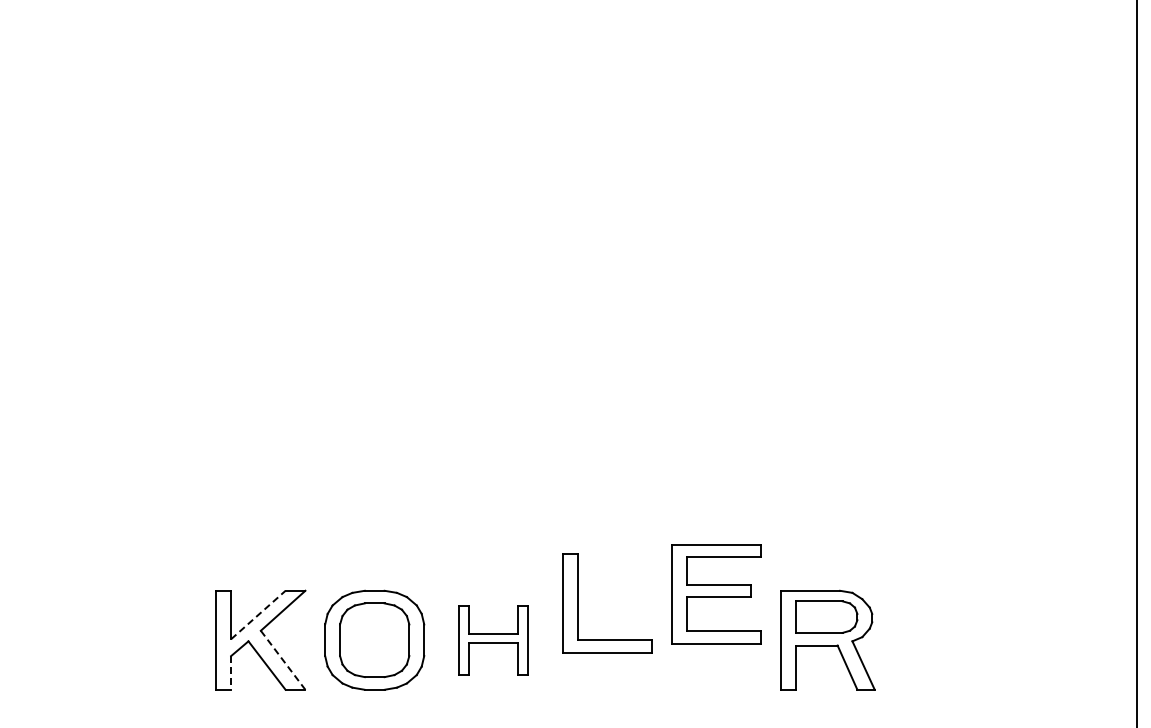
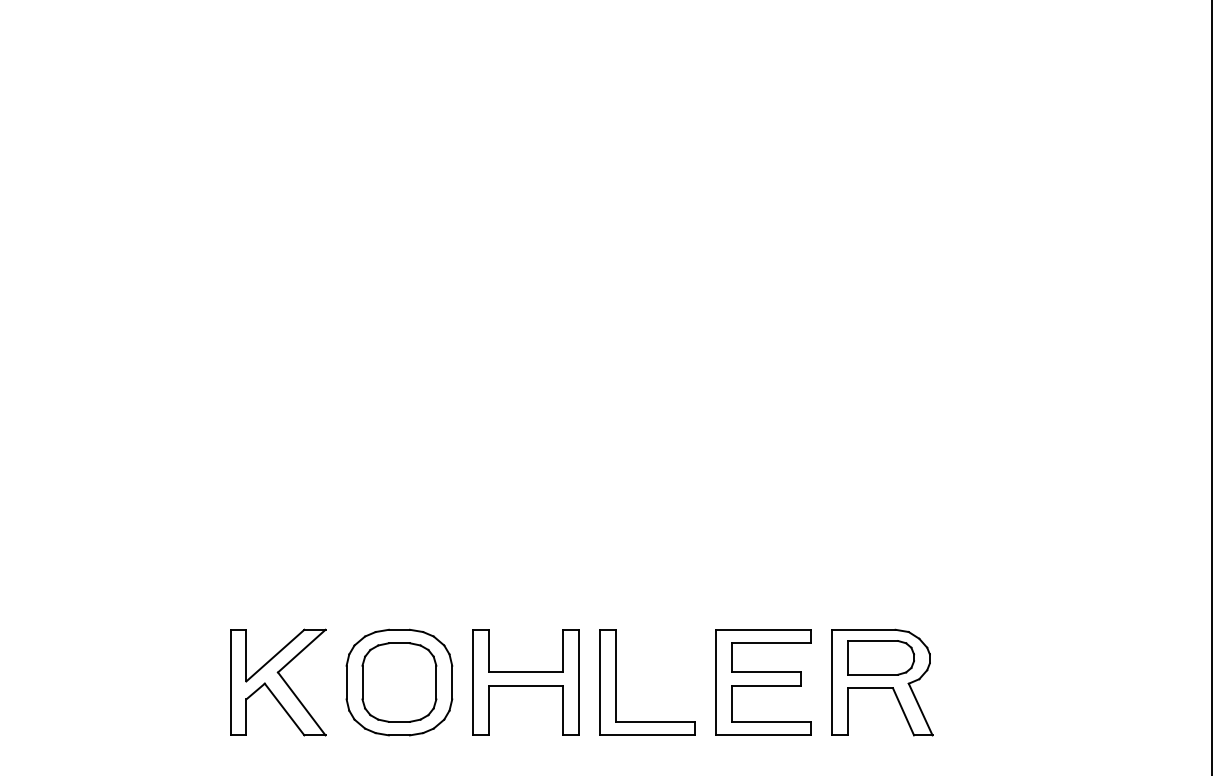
part: (716, 594) -> (763, 682), moved
part: (578, 603) -> (616, 682), moved
line: (258, 614) -> (275, 655), dashed -> solid
part: (493, 640) -> (526, 682), size x1.43
line: (283, 660) -> (302, 704), dashed -> solid
line: (231, 672) -> (246, 716), dashed -> solid

